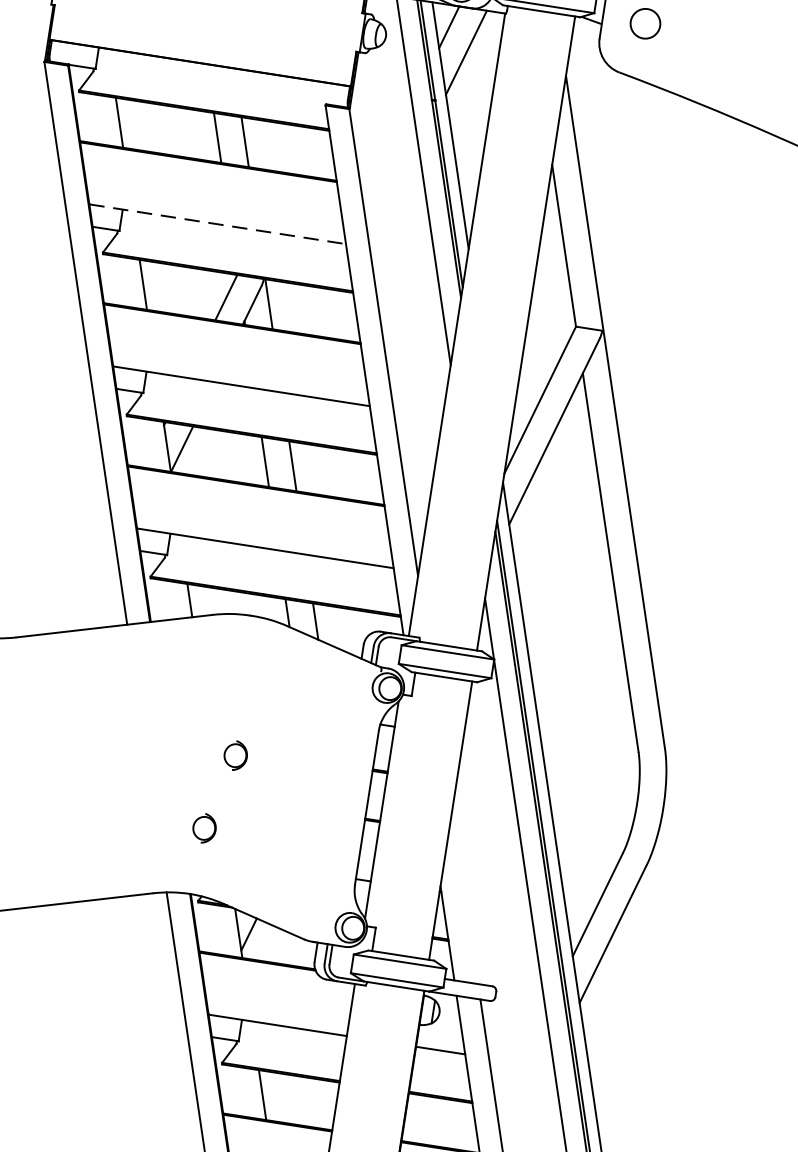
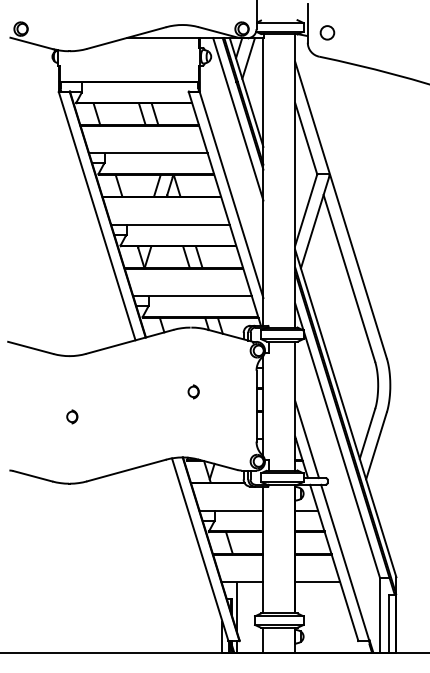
line: (217, 224) -> (148, 153), dashed -> solid
part: (204, 827) -> (184, 426), removed
line: (466, 896) -> (307, 439), added

